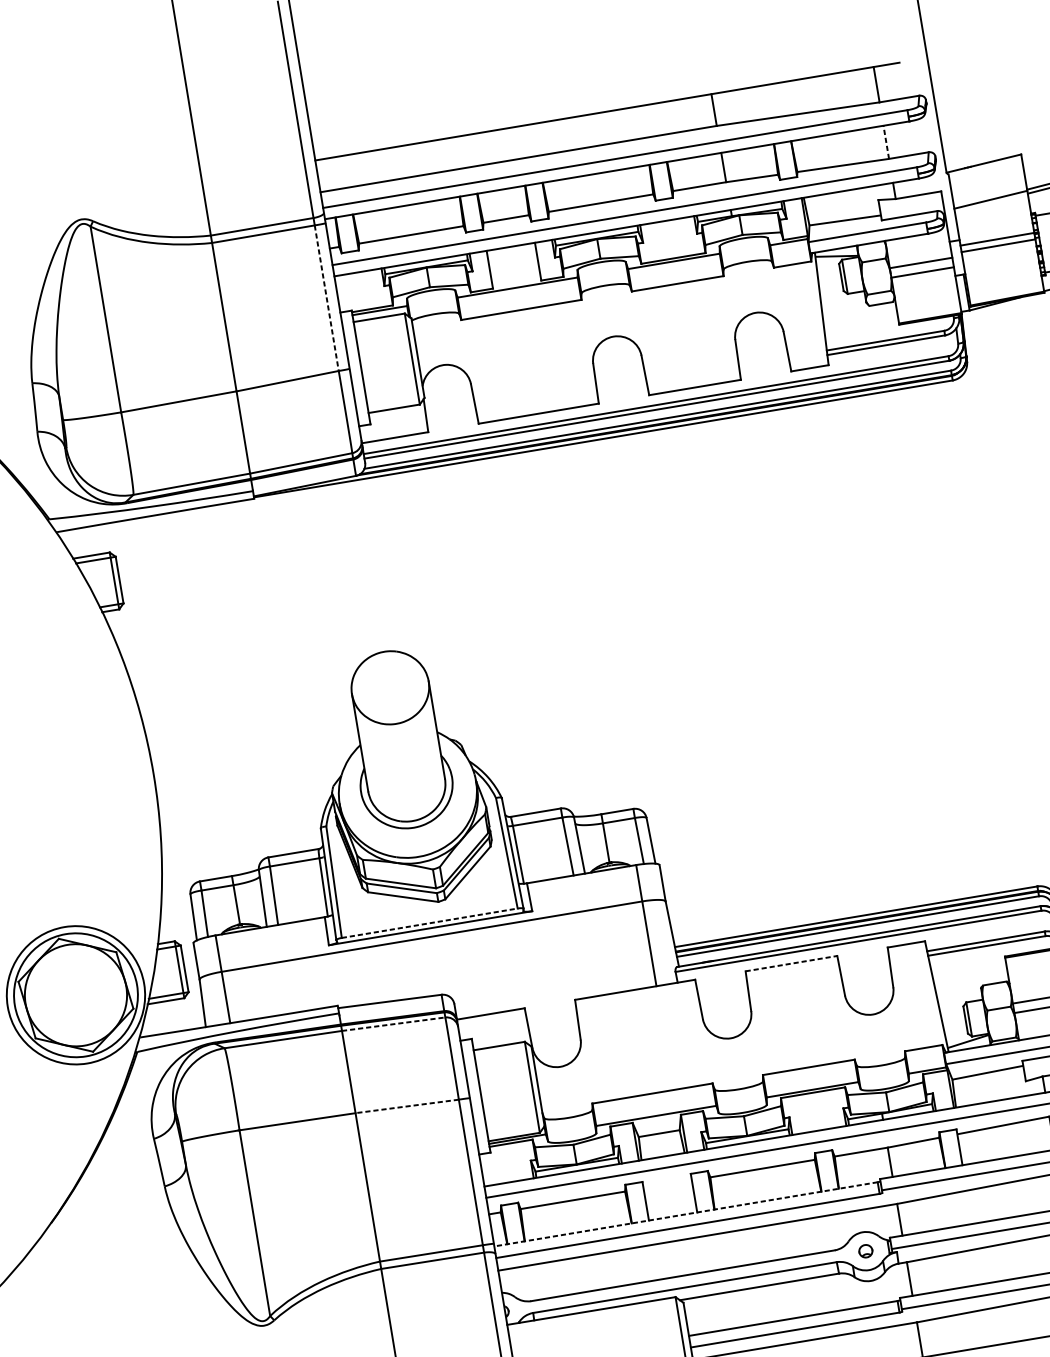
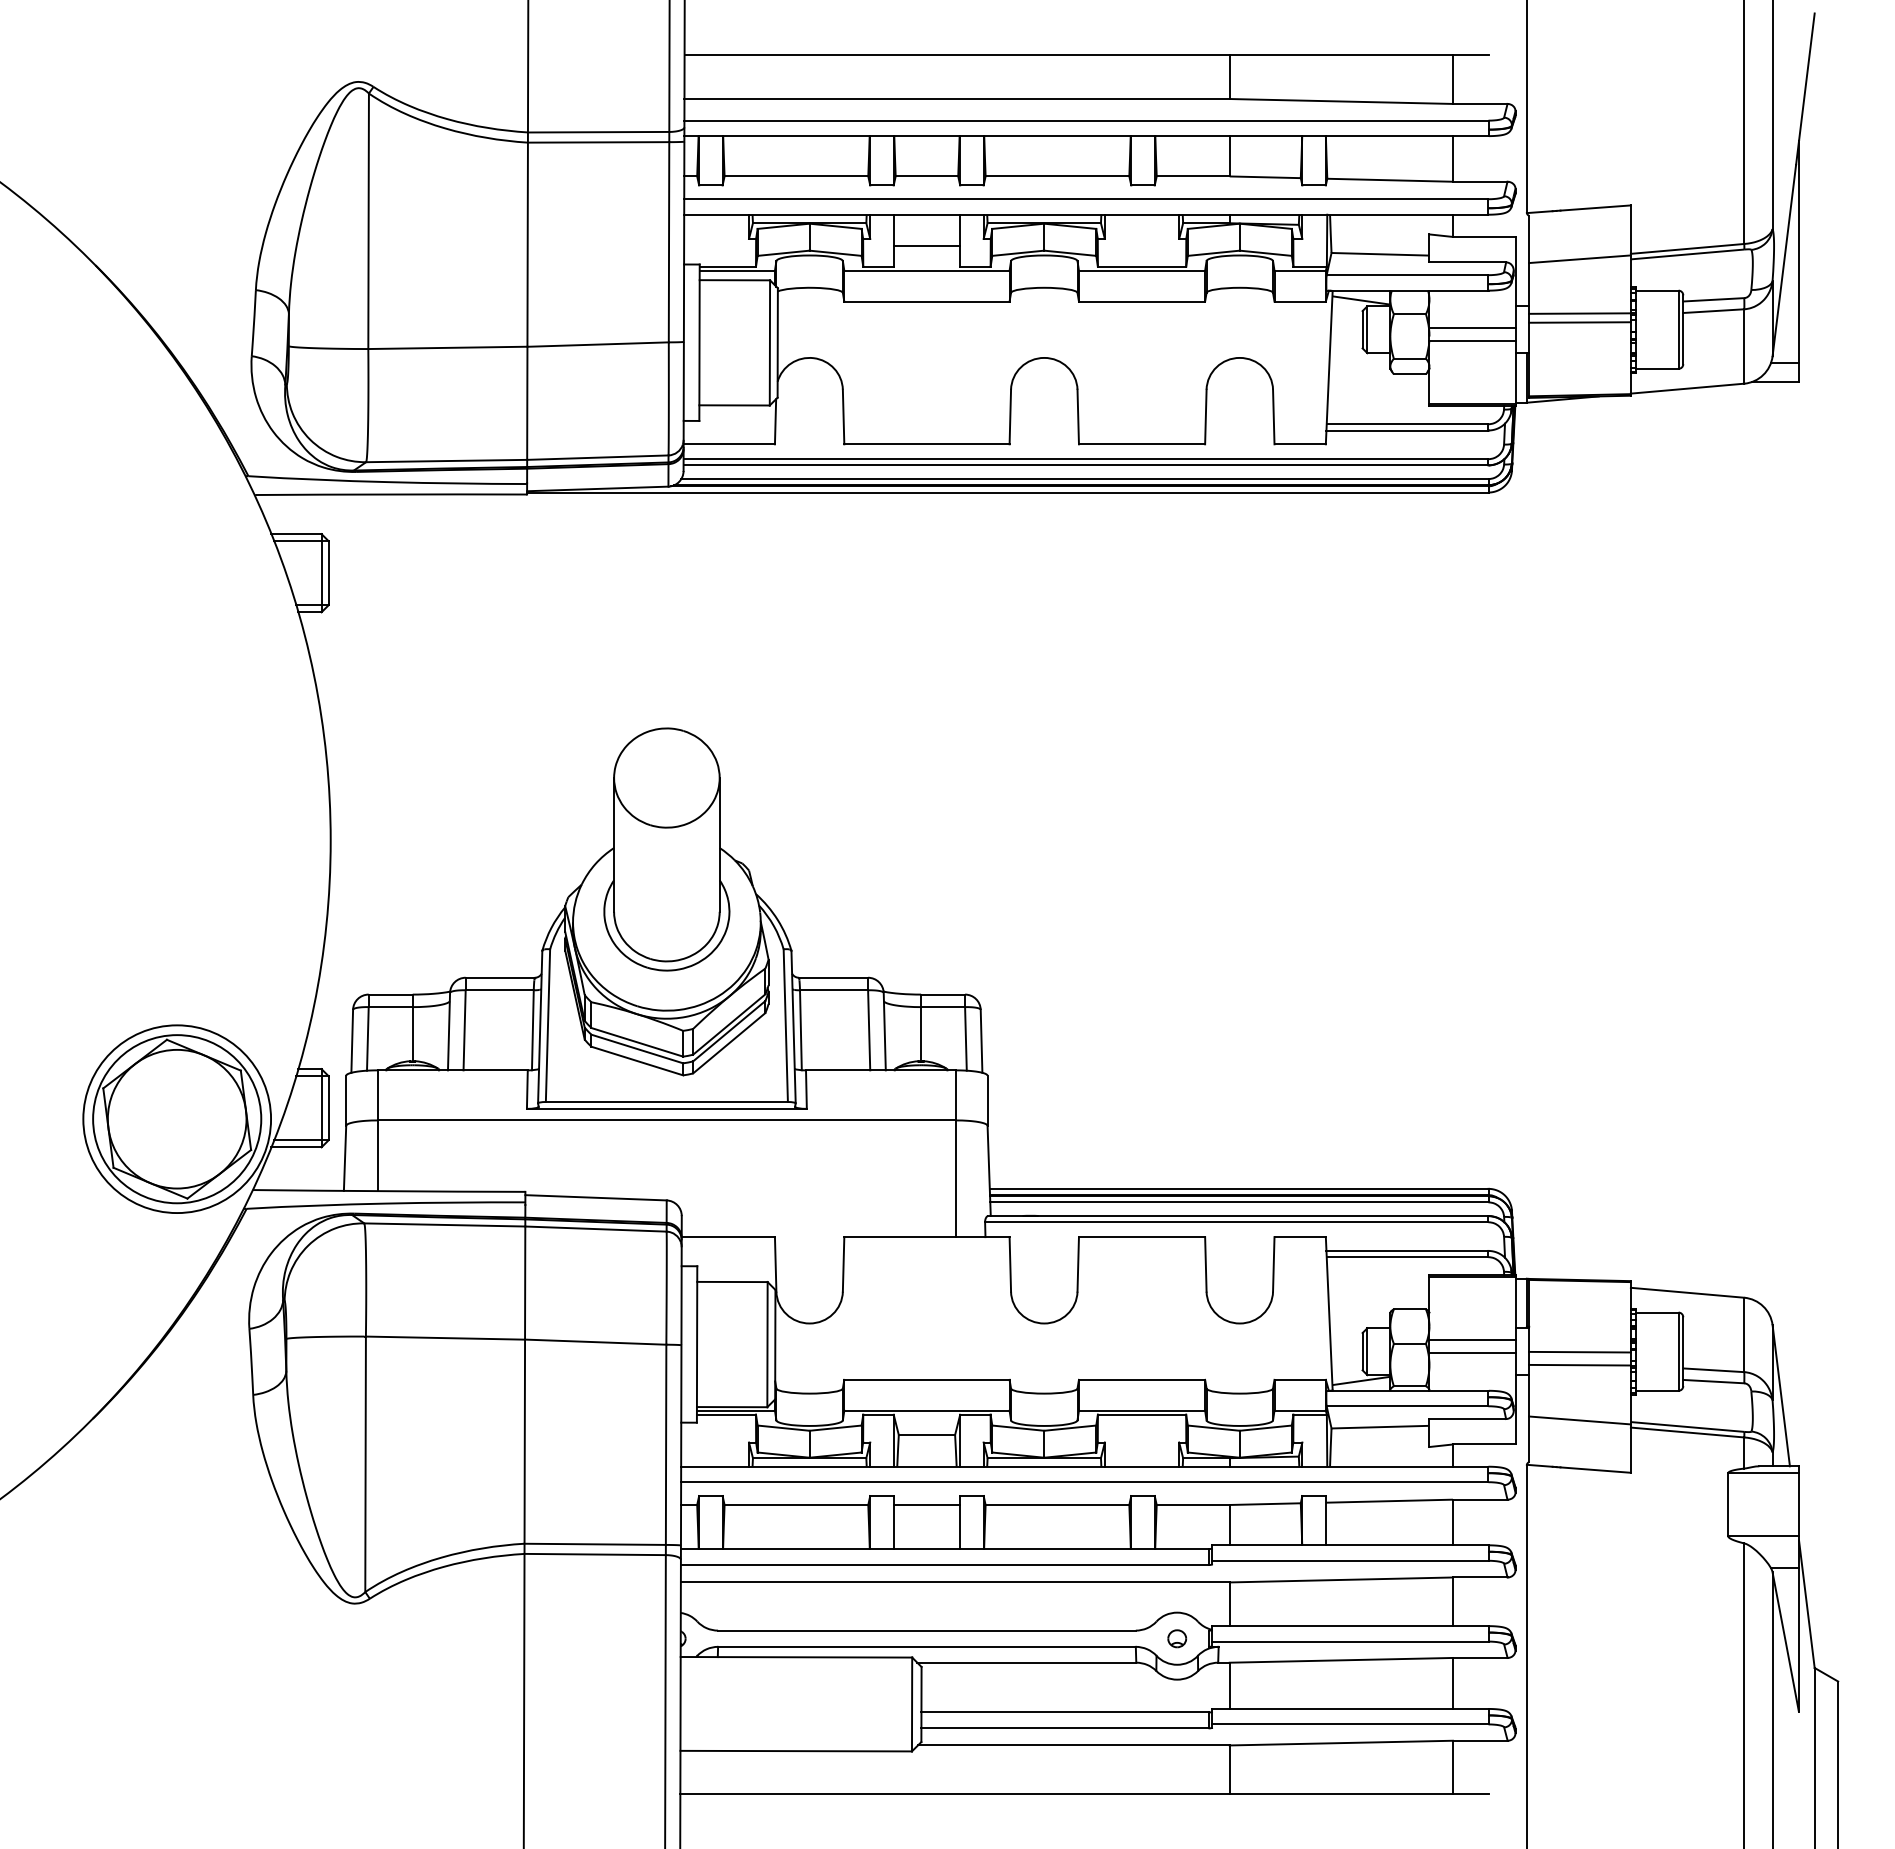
line: (885, 142) -> (1452, 158), dashed -> solid
line: (514, 269) -> (926, 246), added
line: (327, 298) -> (669, 242), dashed -> solid
line: (430, 923) -> (667, 1102), dashed -> solid
line: (791, 963) -> (1142, 1237), dashed -> solid
line: (393, 1024) -> (595, 1229), dashed -> solid
line: (407, 1106) -> (595, 1342), dashed -> solid
line: (667, 1184) -> (926, 1504), added
line: (685, 1214) -> (944, 1549), dashed -> solid

